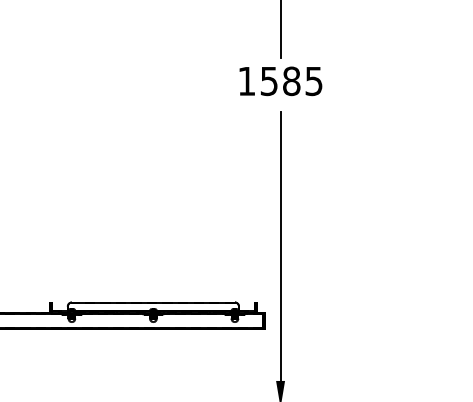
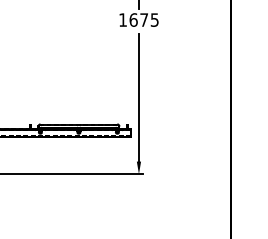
text: (279, 80) -> (138, 19), 1585 -> 1675

